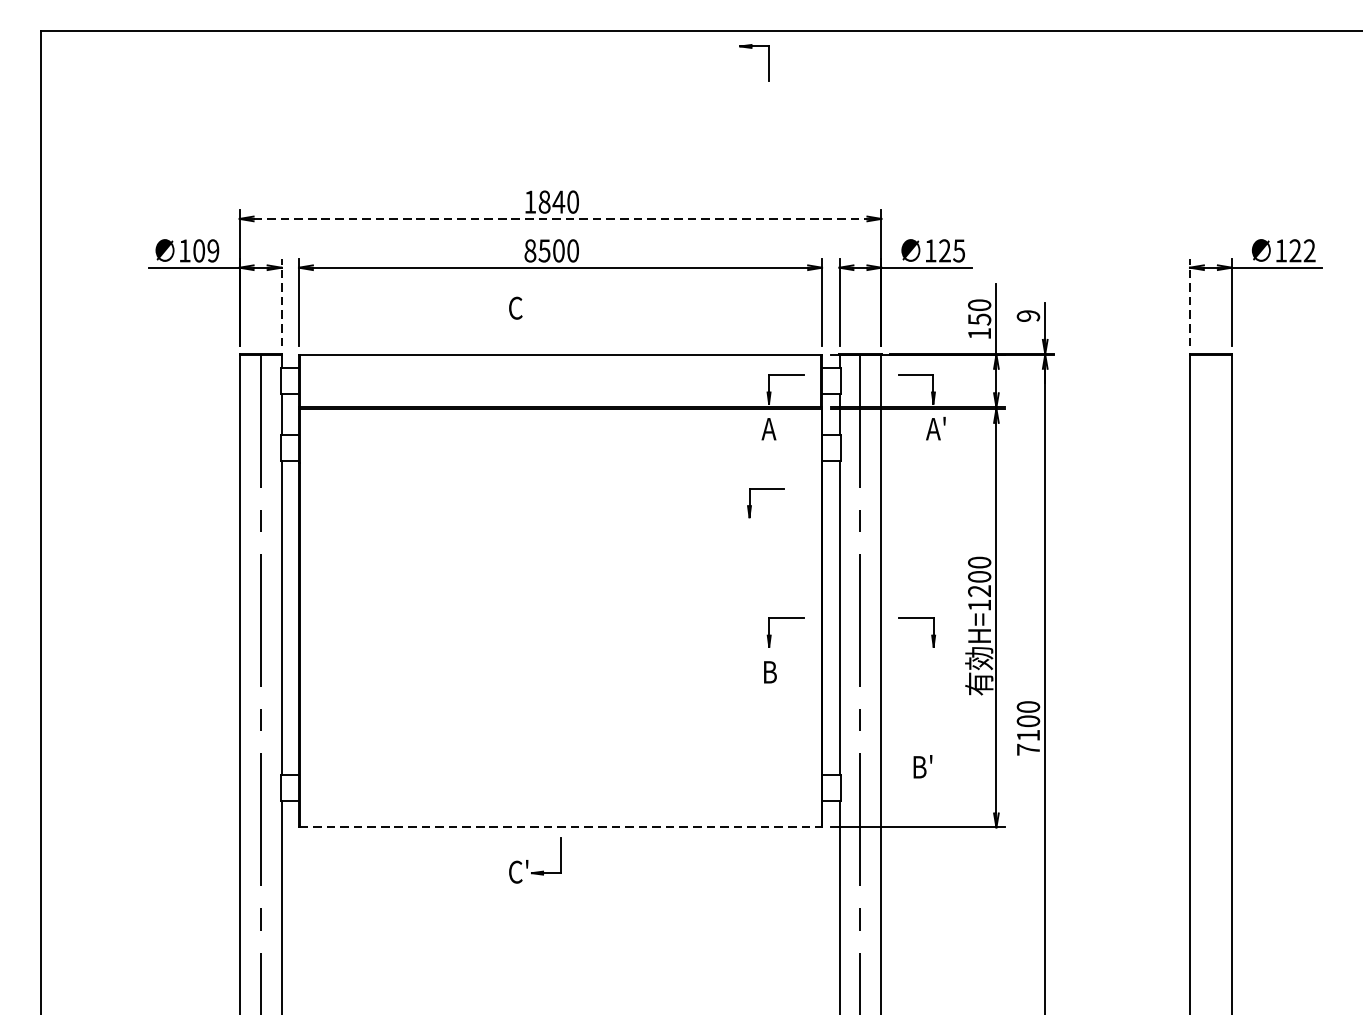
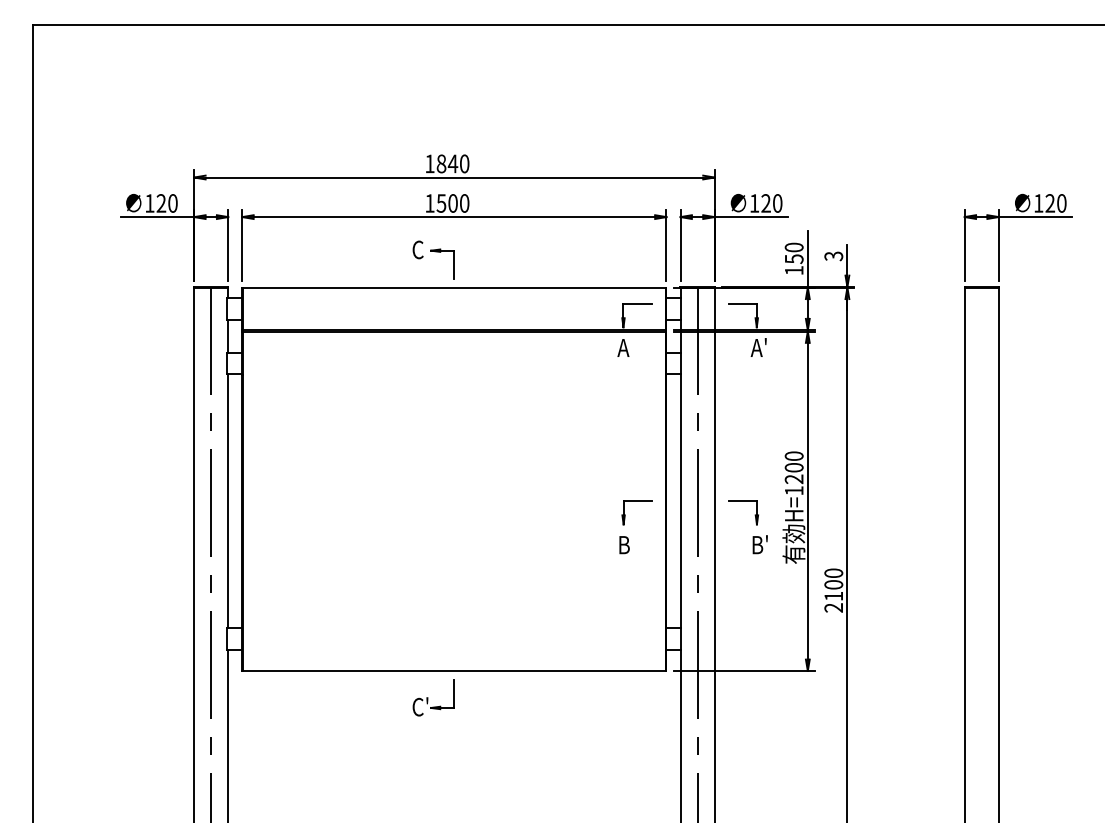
part: (767, 62) -> (453, 263), moved
line: (560, 218) -> (454, 177), dashed -> solid
text: (205, 250) -> (166, 203), 109 -> 120
text: (529, 250) -> (429, 203), 8500 -> 1500
text: (959, 250) -> (777, 203), 125 -> 120
text: (1309, 250) -> (1061, 203), 122 -> 120
line: (281, 301) -> (228, 244), dashed -> solid
line: (1189, 301) -> (964, 244), dashed -> solid
text: (1028, 316) -> (833, 256), 9 -> 3
part: (765, 488) -> (620, 396), removed
text: (1028, 749) -> (833, 607), 7100 -> 2100
text: (922, 766) -> (759, 544), moved
line: (560, 826) -> (454, 670), dashed -> solid

